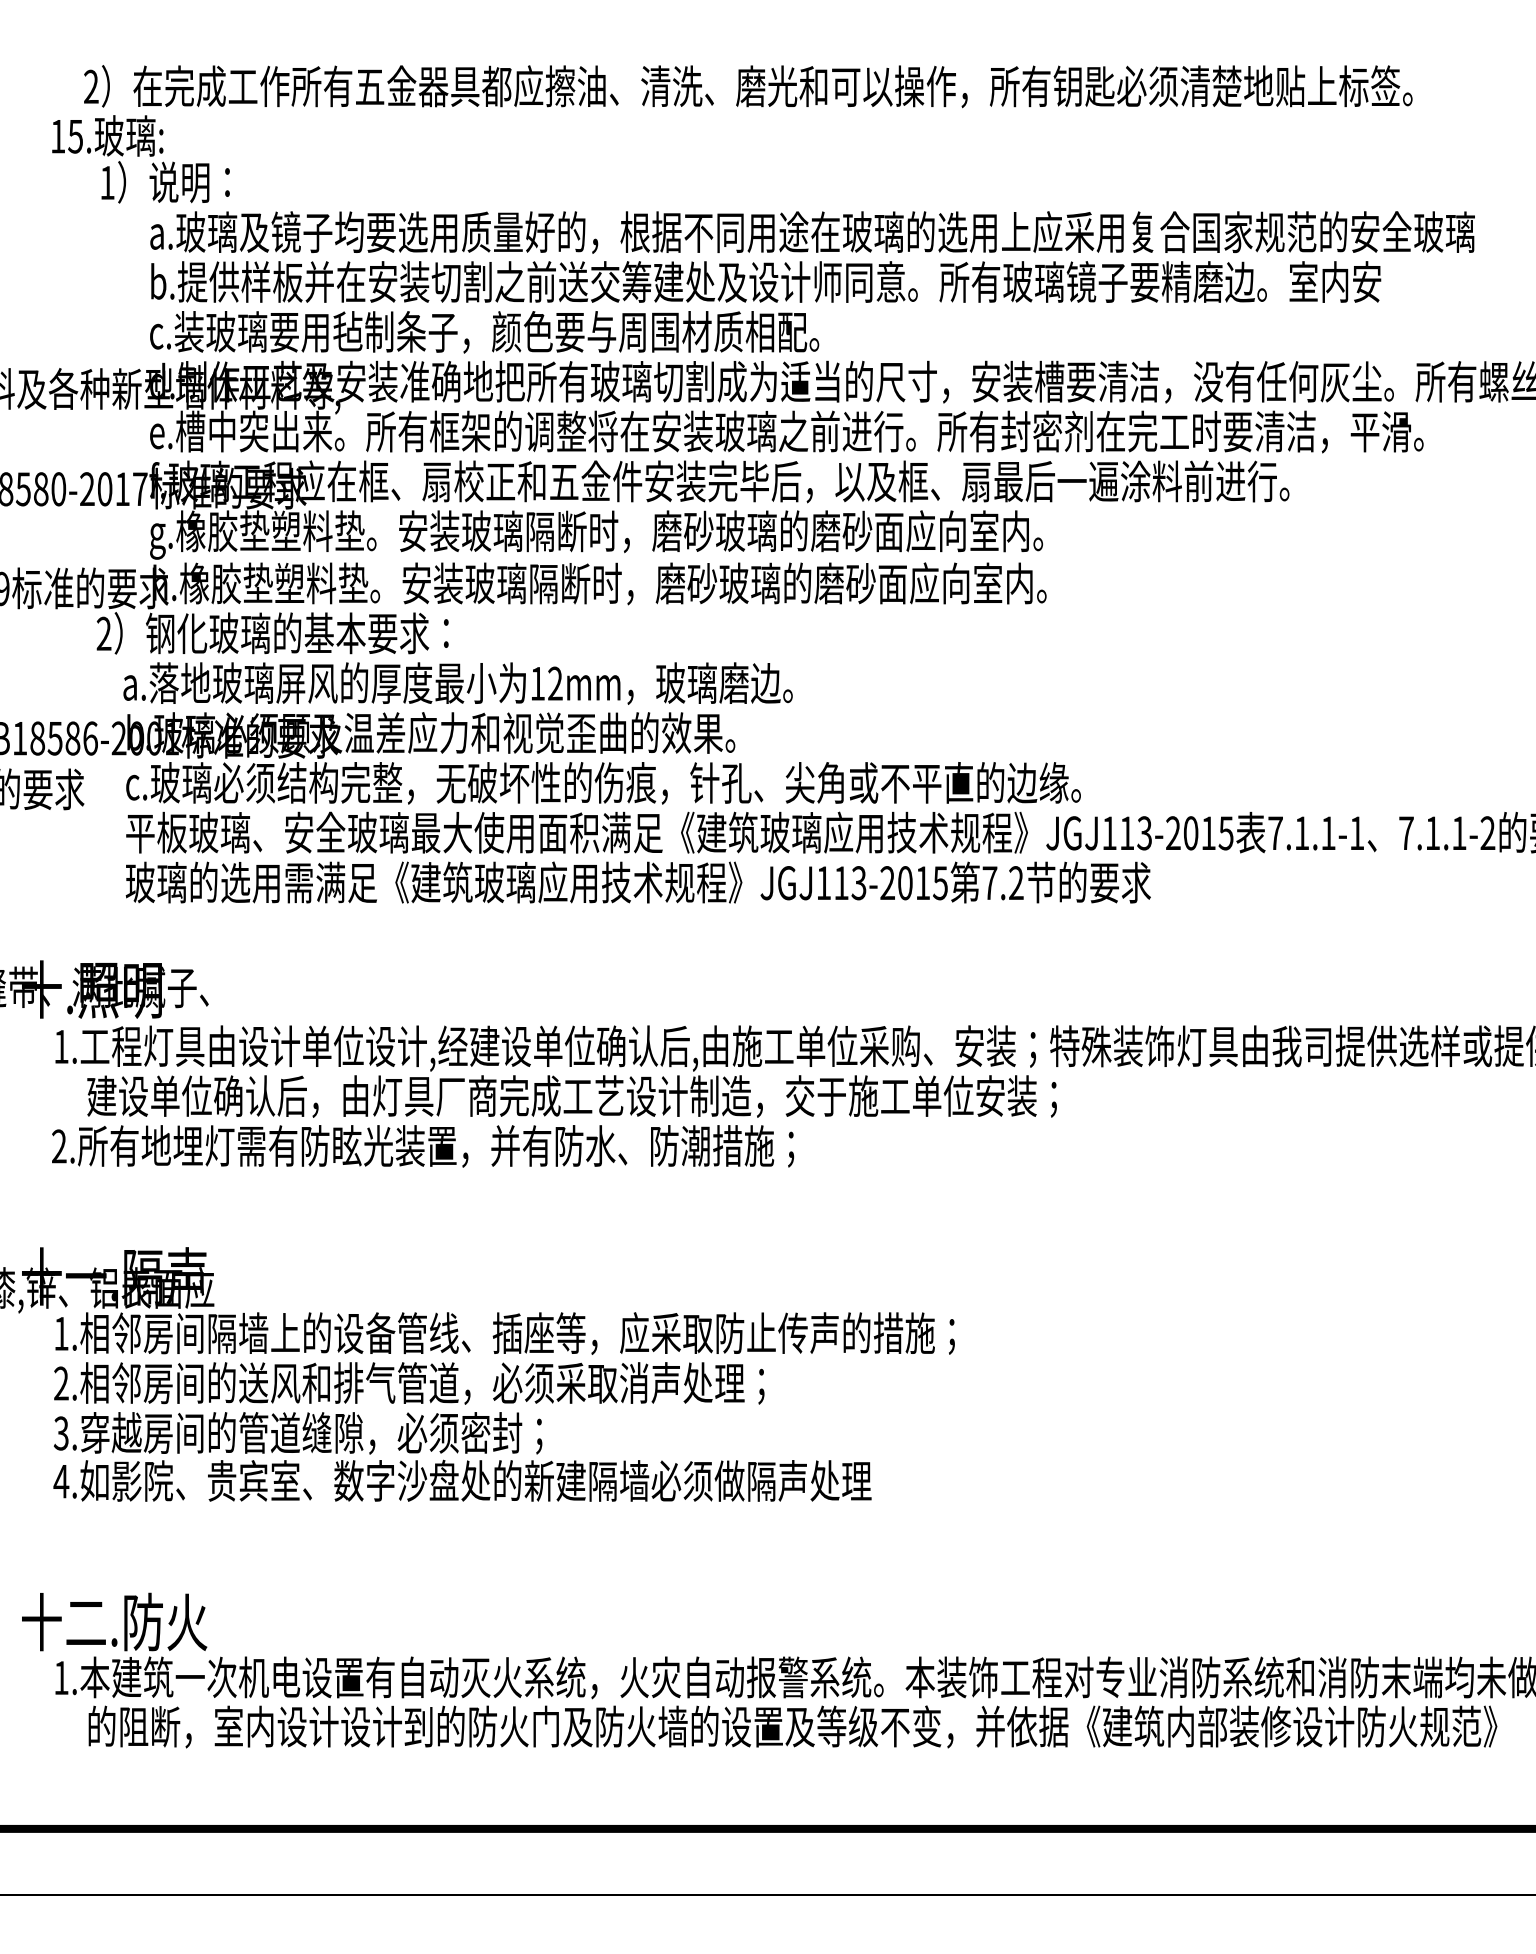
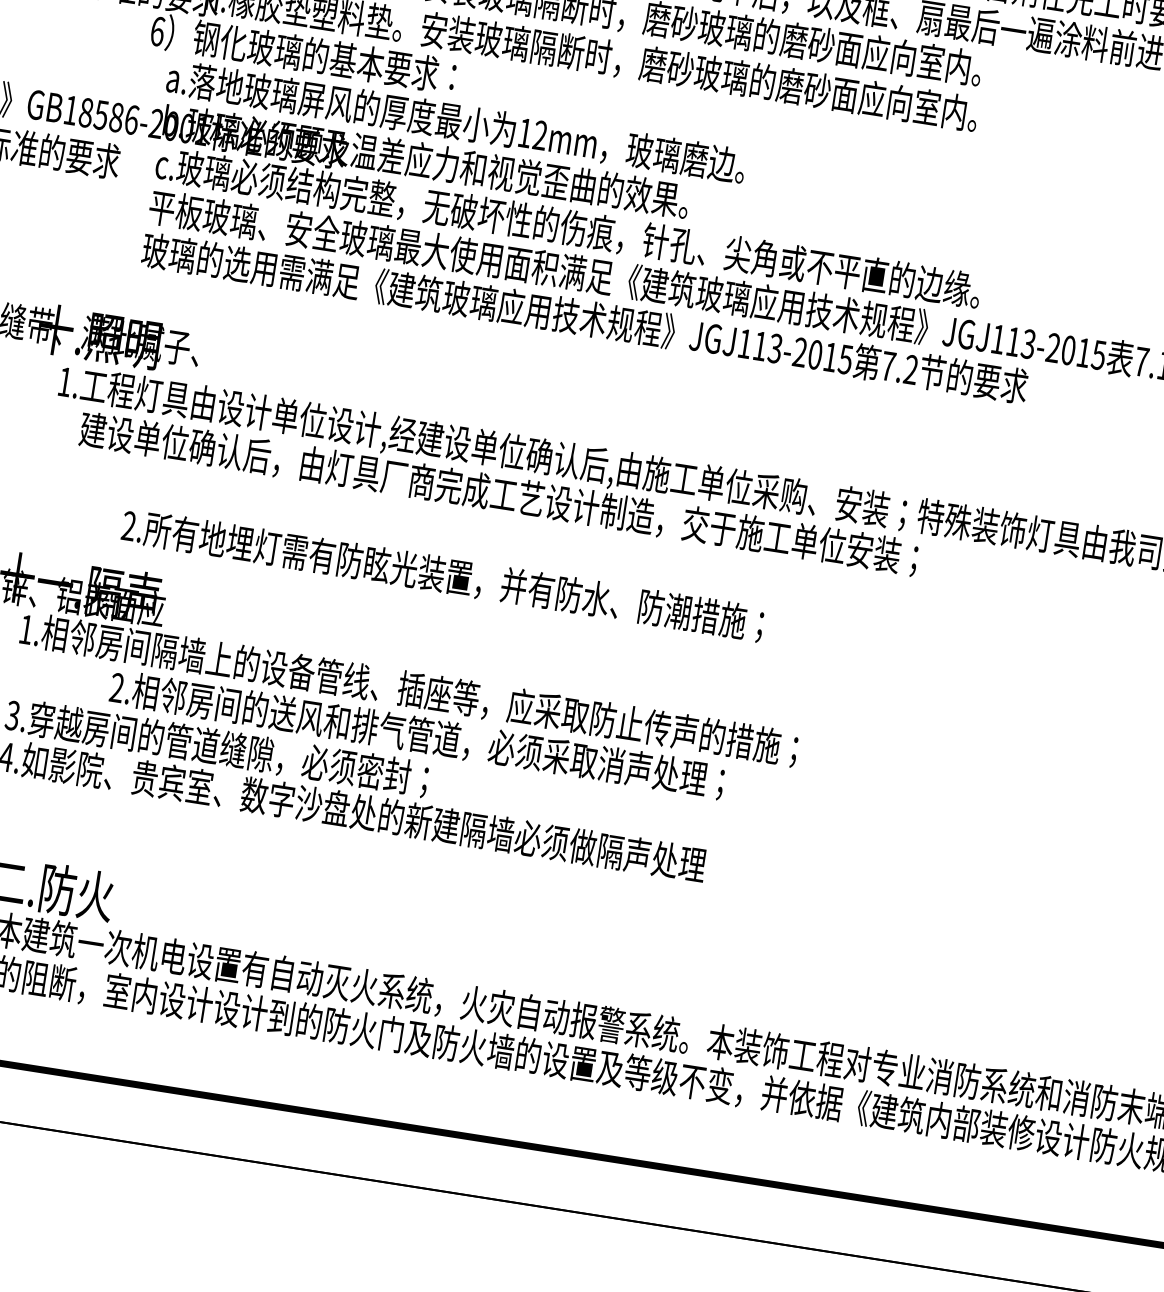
text: (103, 633) -> (157, 31), 2 -> 6
text: (423, 1146) -> (443, 575), moved
text: (409, 1383) -> (417, 734), moved

